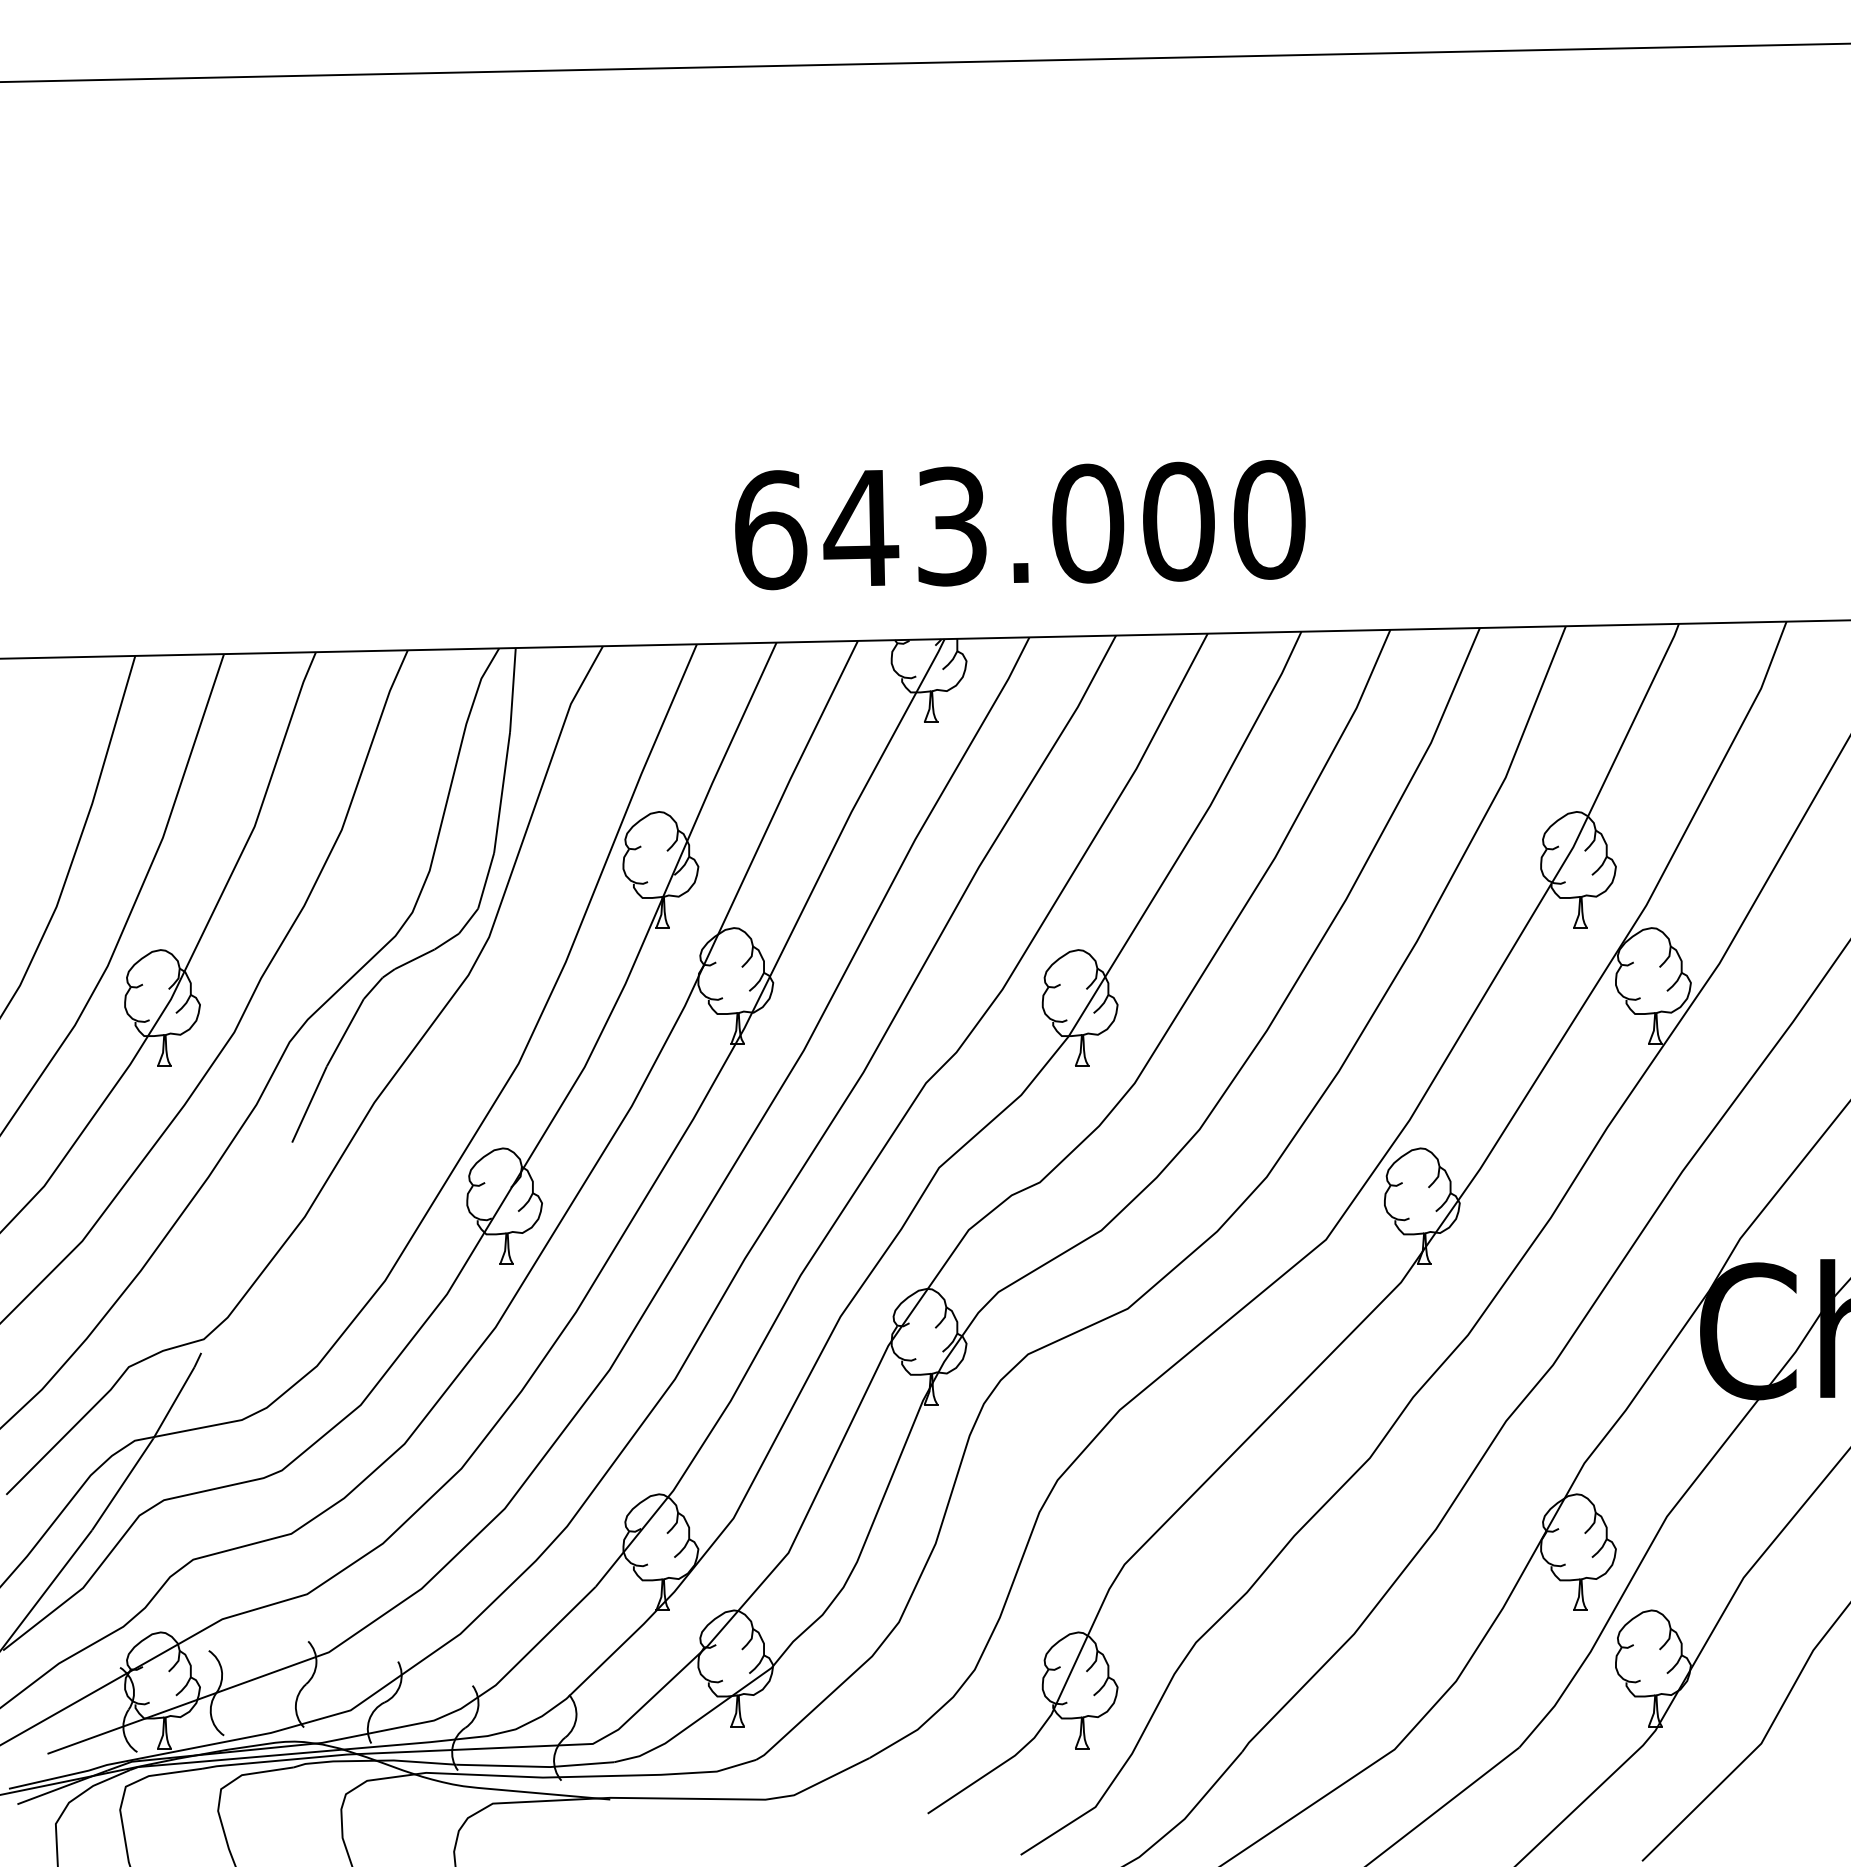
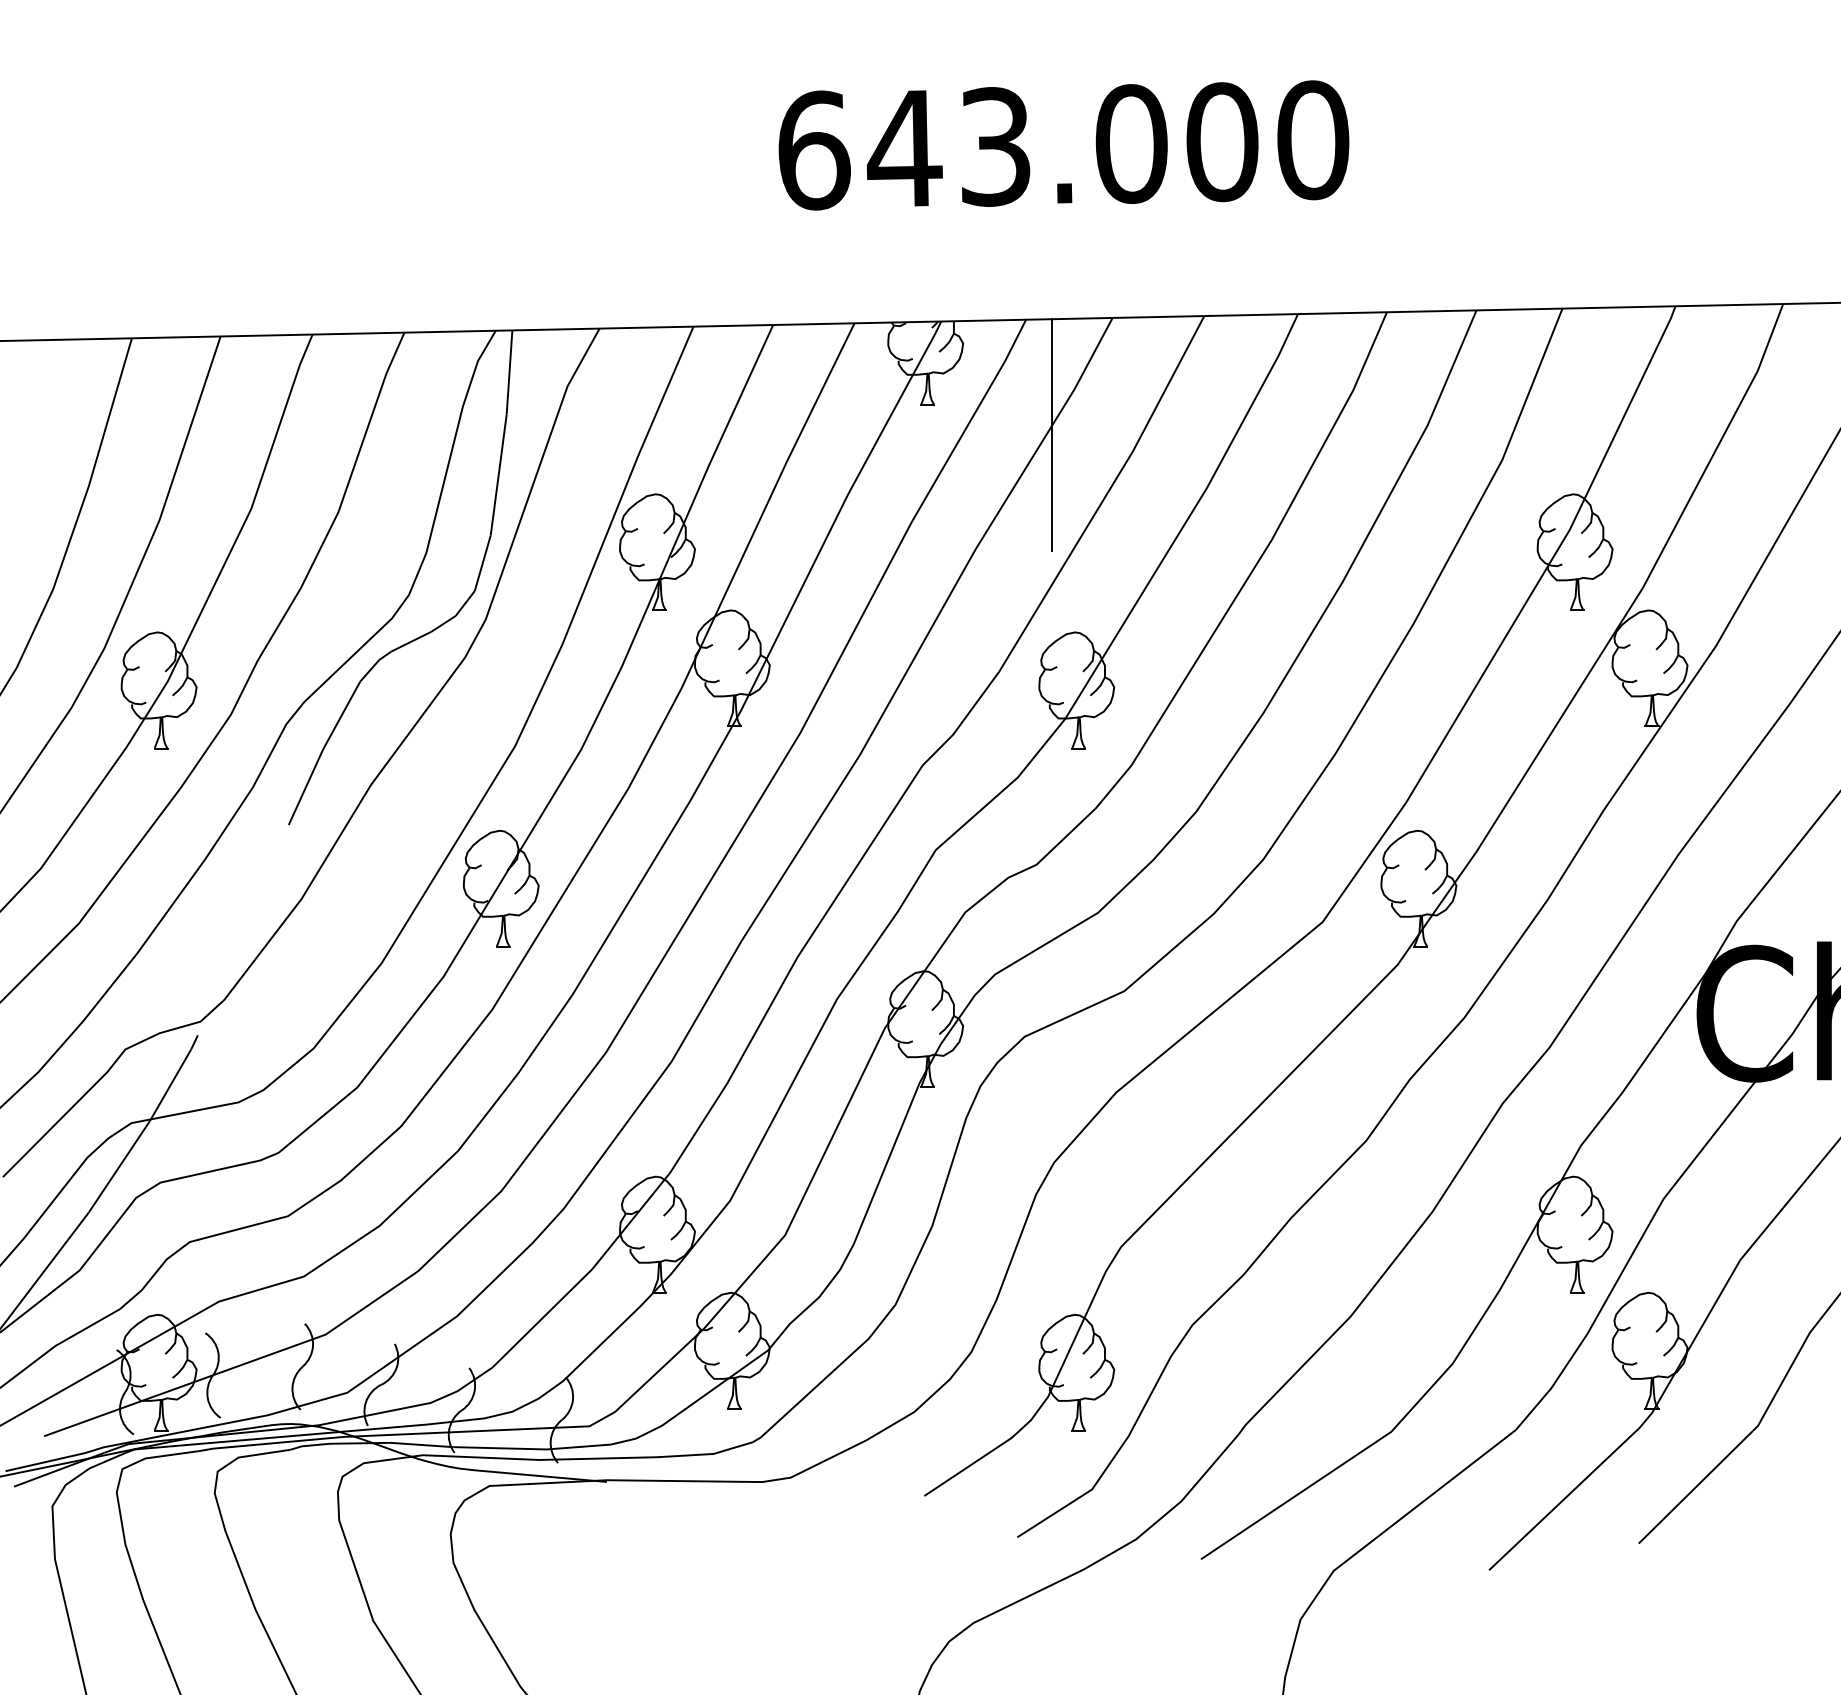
text: (1020, 525) -> (1064, 145), moved
line: (1055, 752) -> (1052, 434), added

